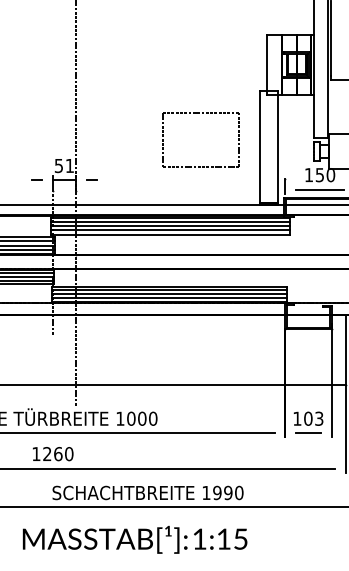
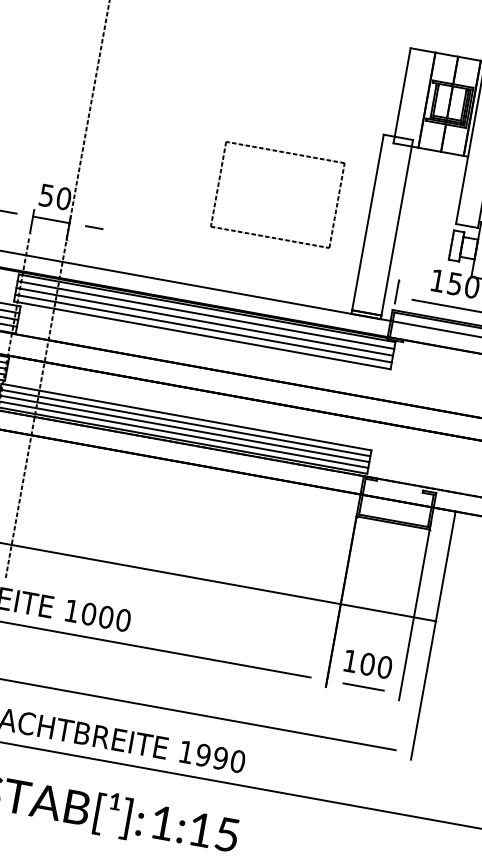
text: (69, 165) -> (63, 197), 51 -> 50
text: (319, 418) -> (385, 666), 103 -> 100

